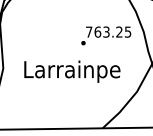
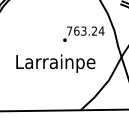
text: (127, 31) -> (101, 30), 763.25 -> 763.24

